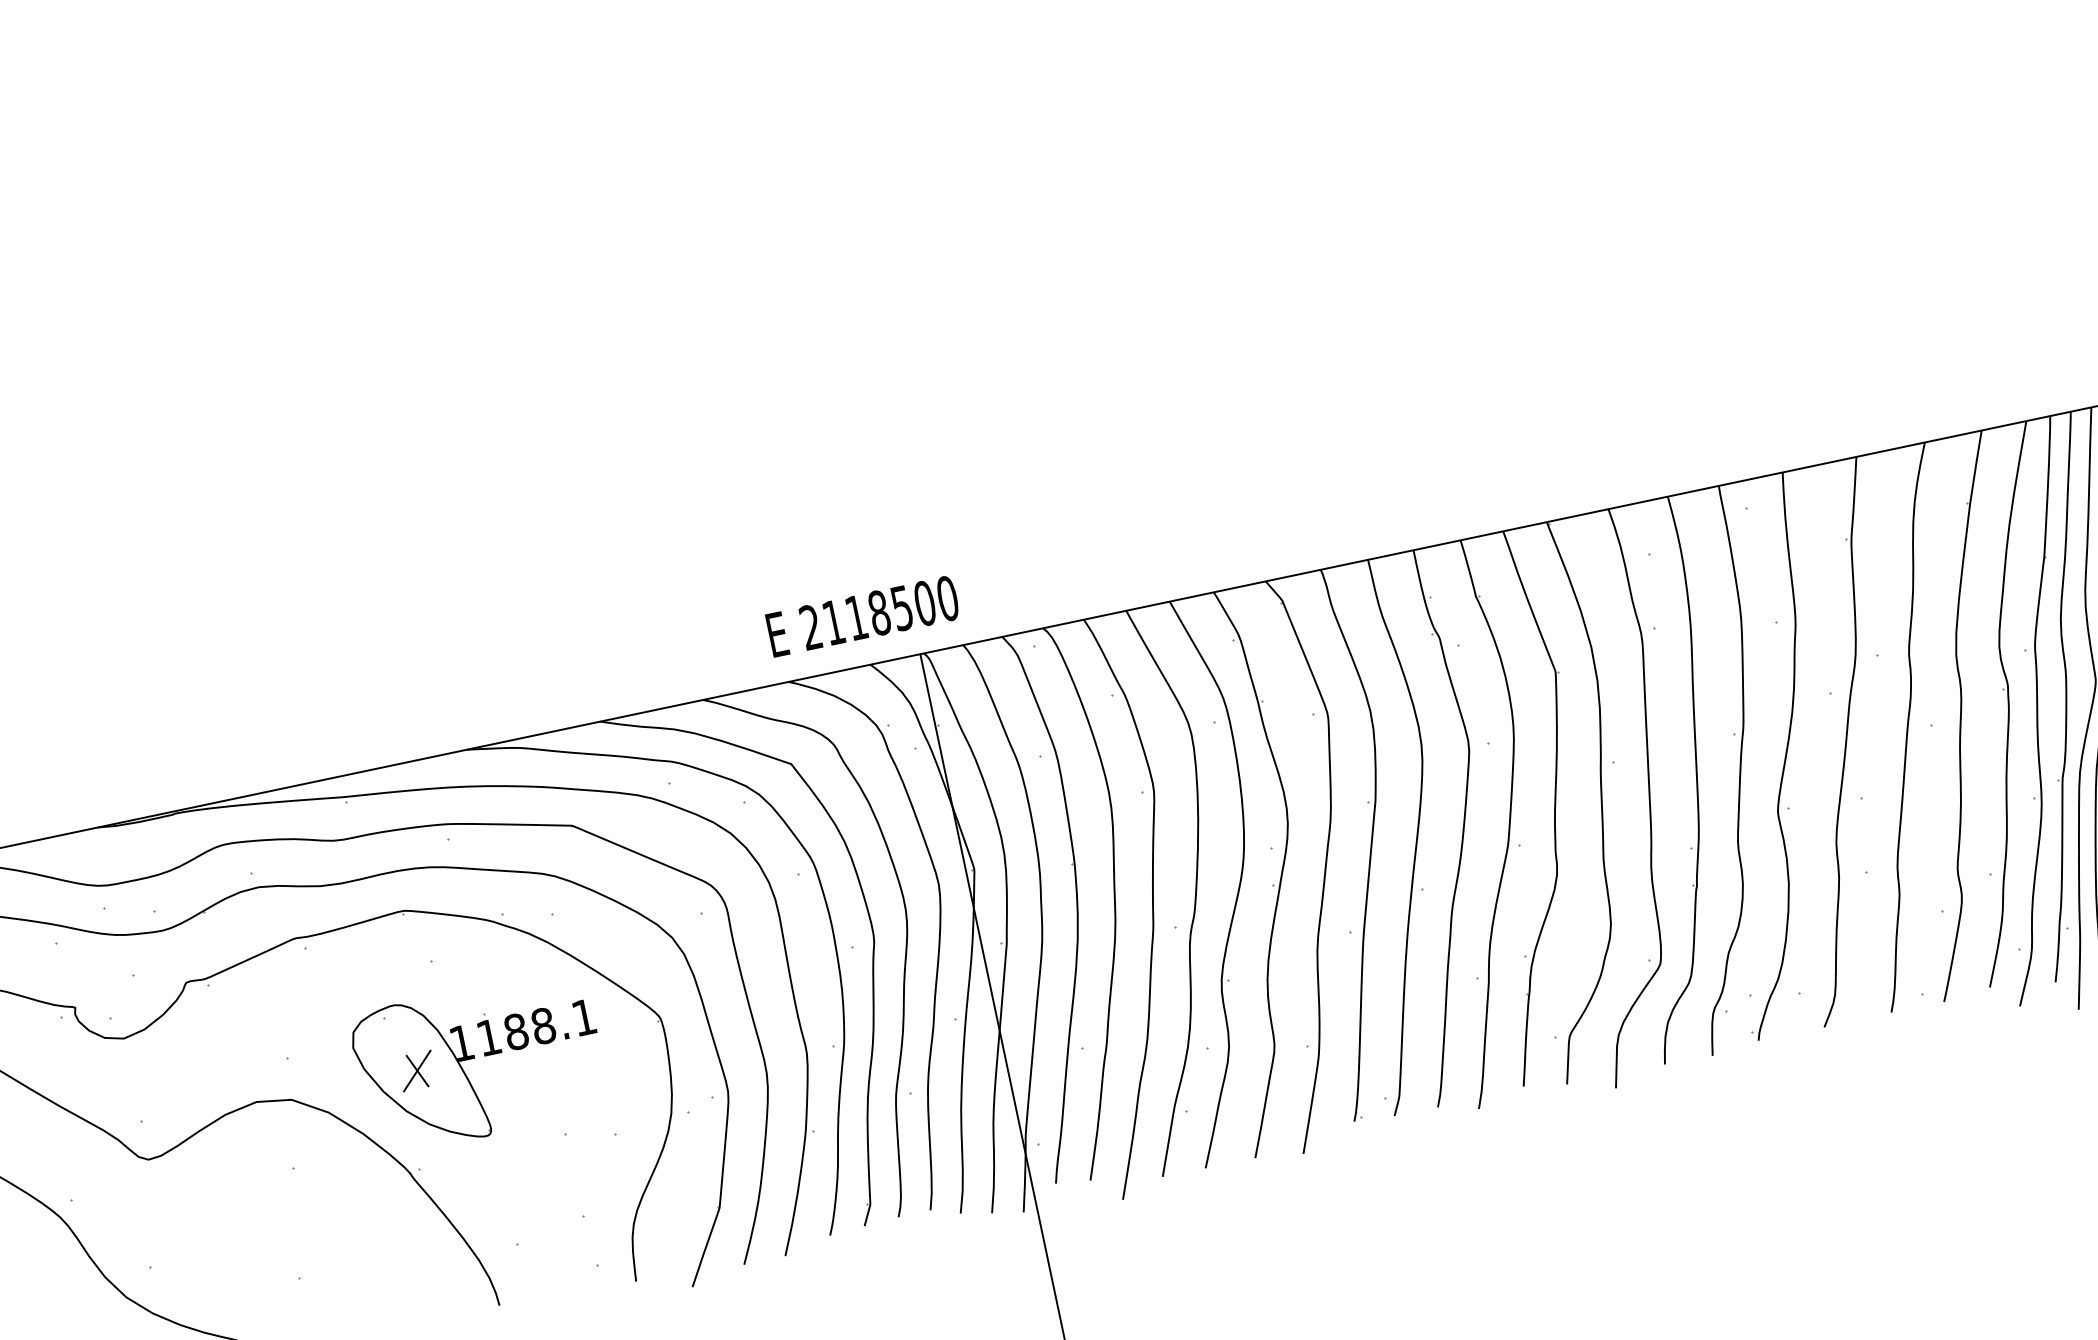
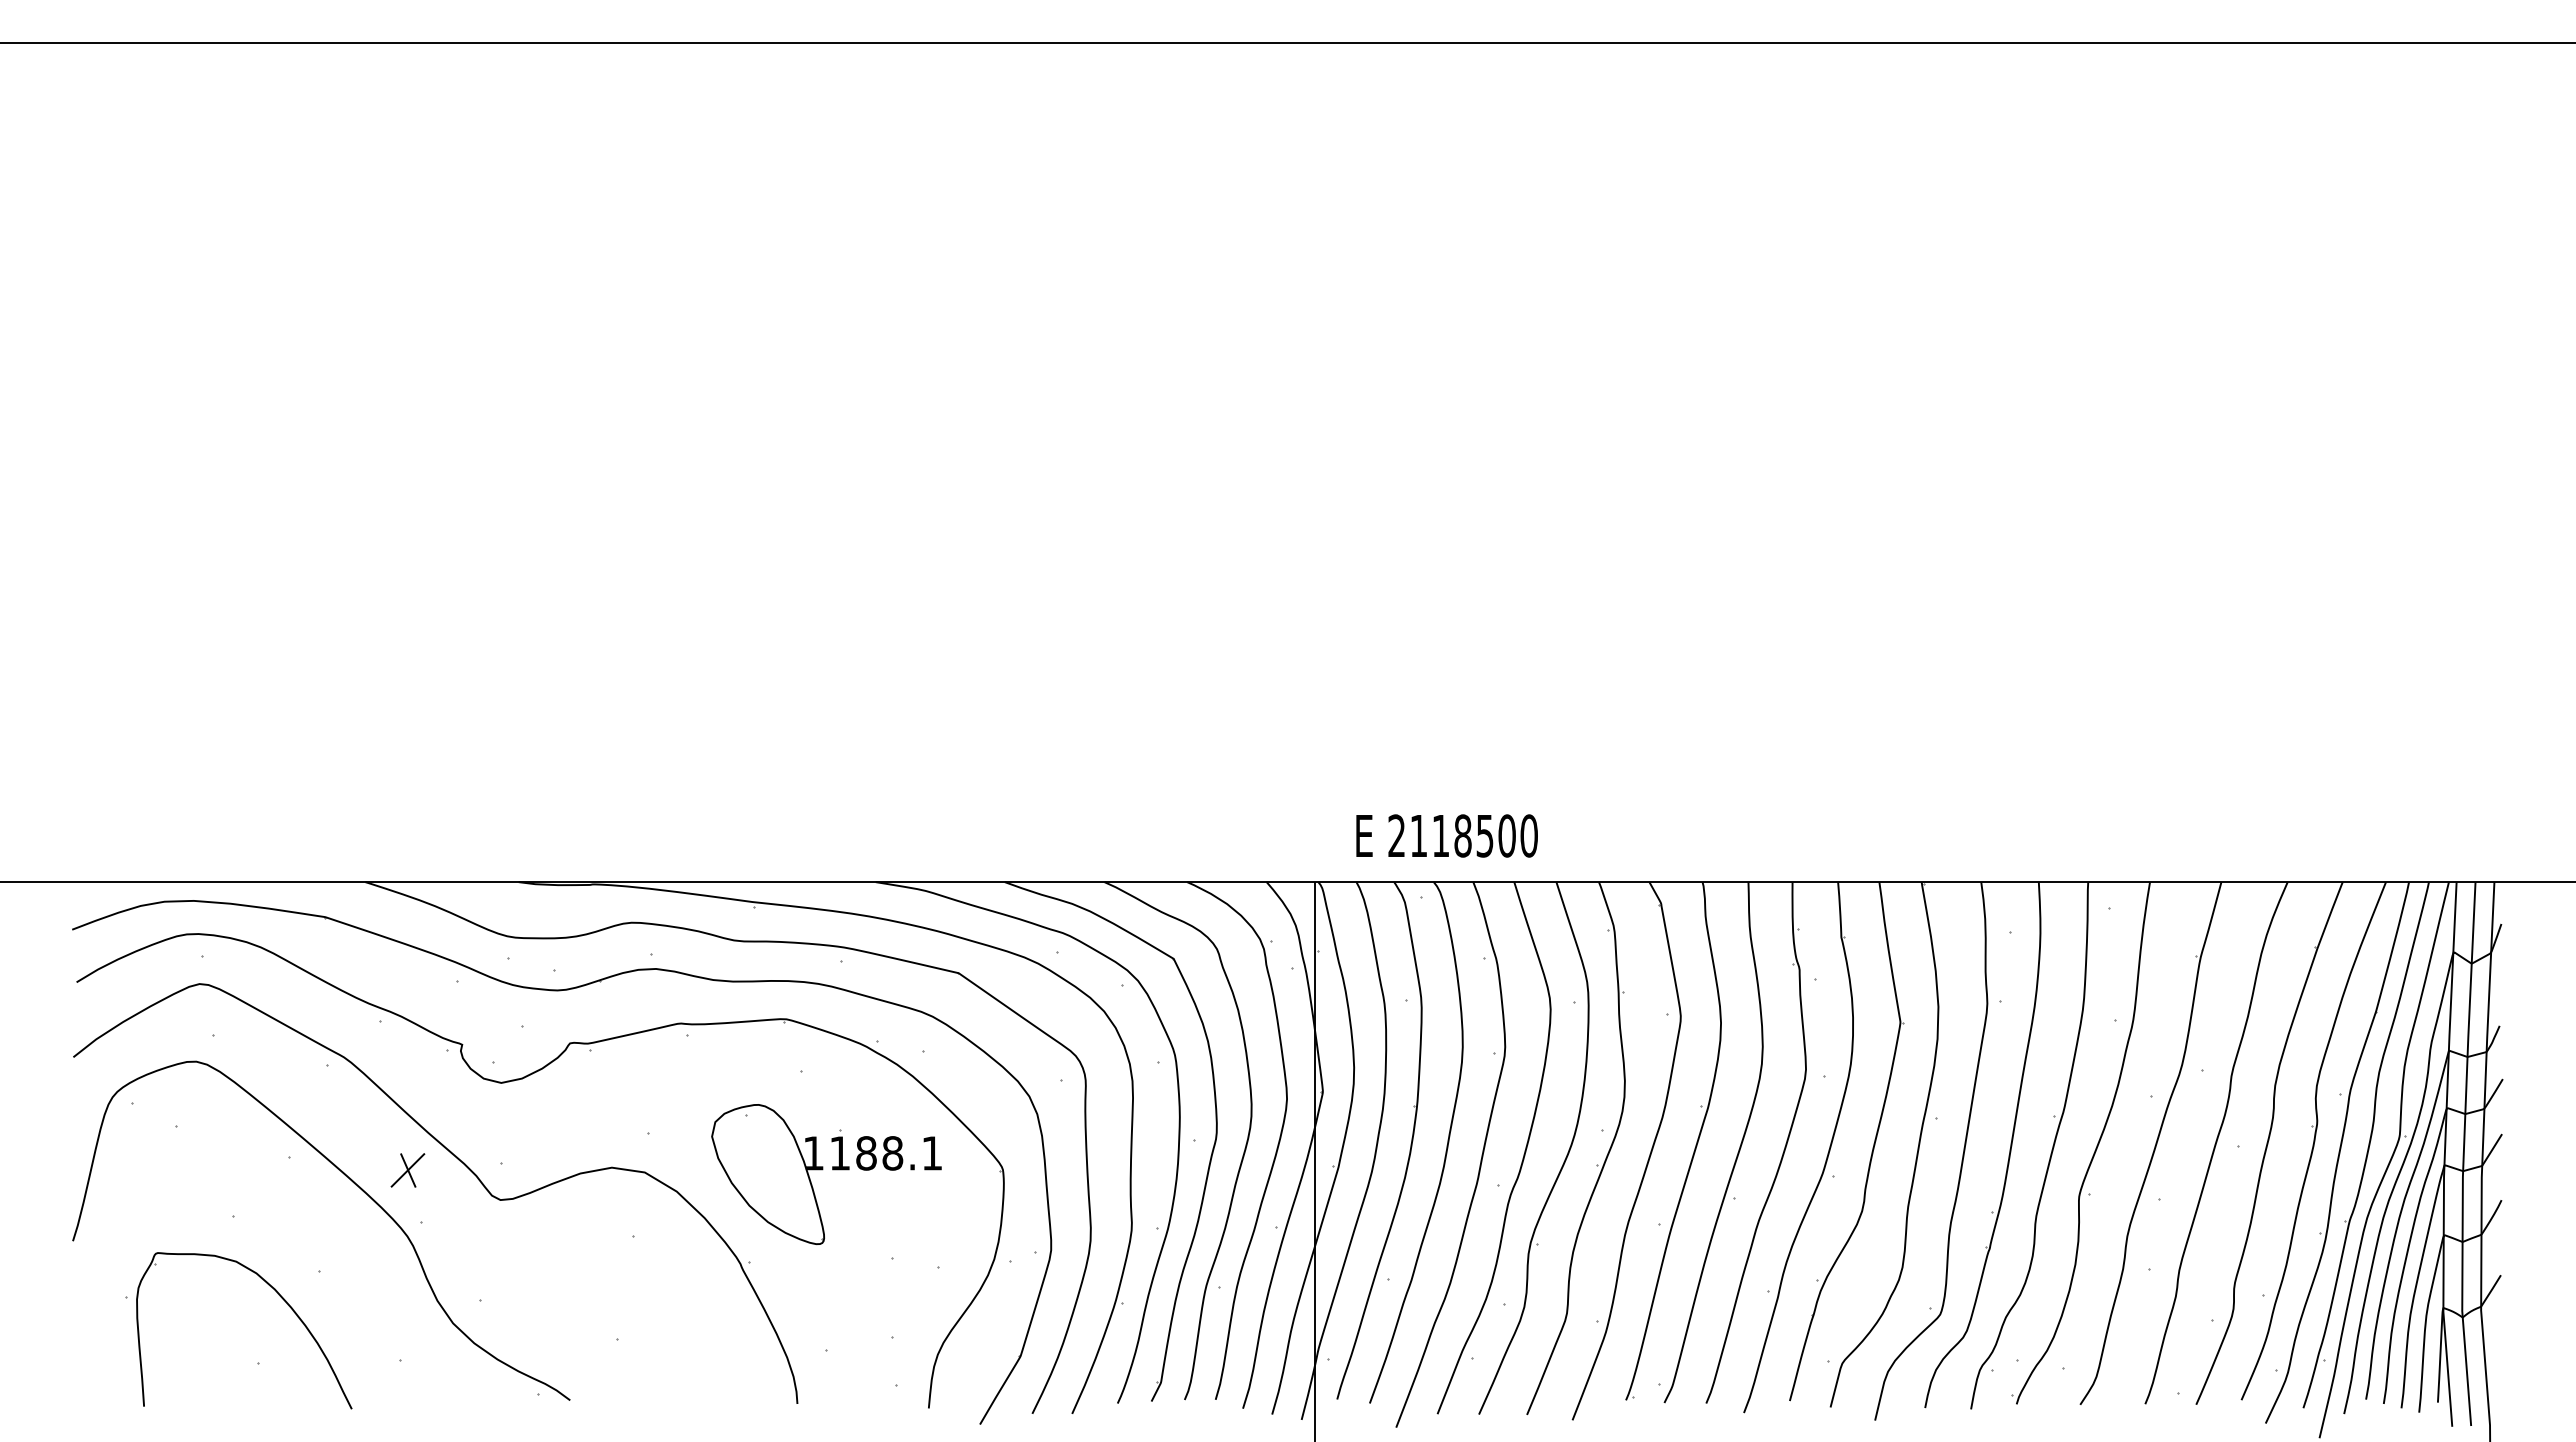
text: (862, 616) -> (1446, 835), moved
part: (416, 1071) -> (407, 1170), moved

